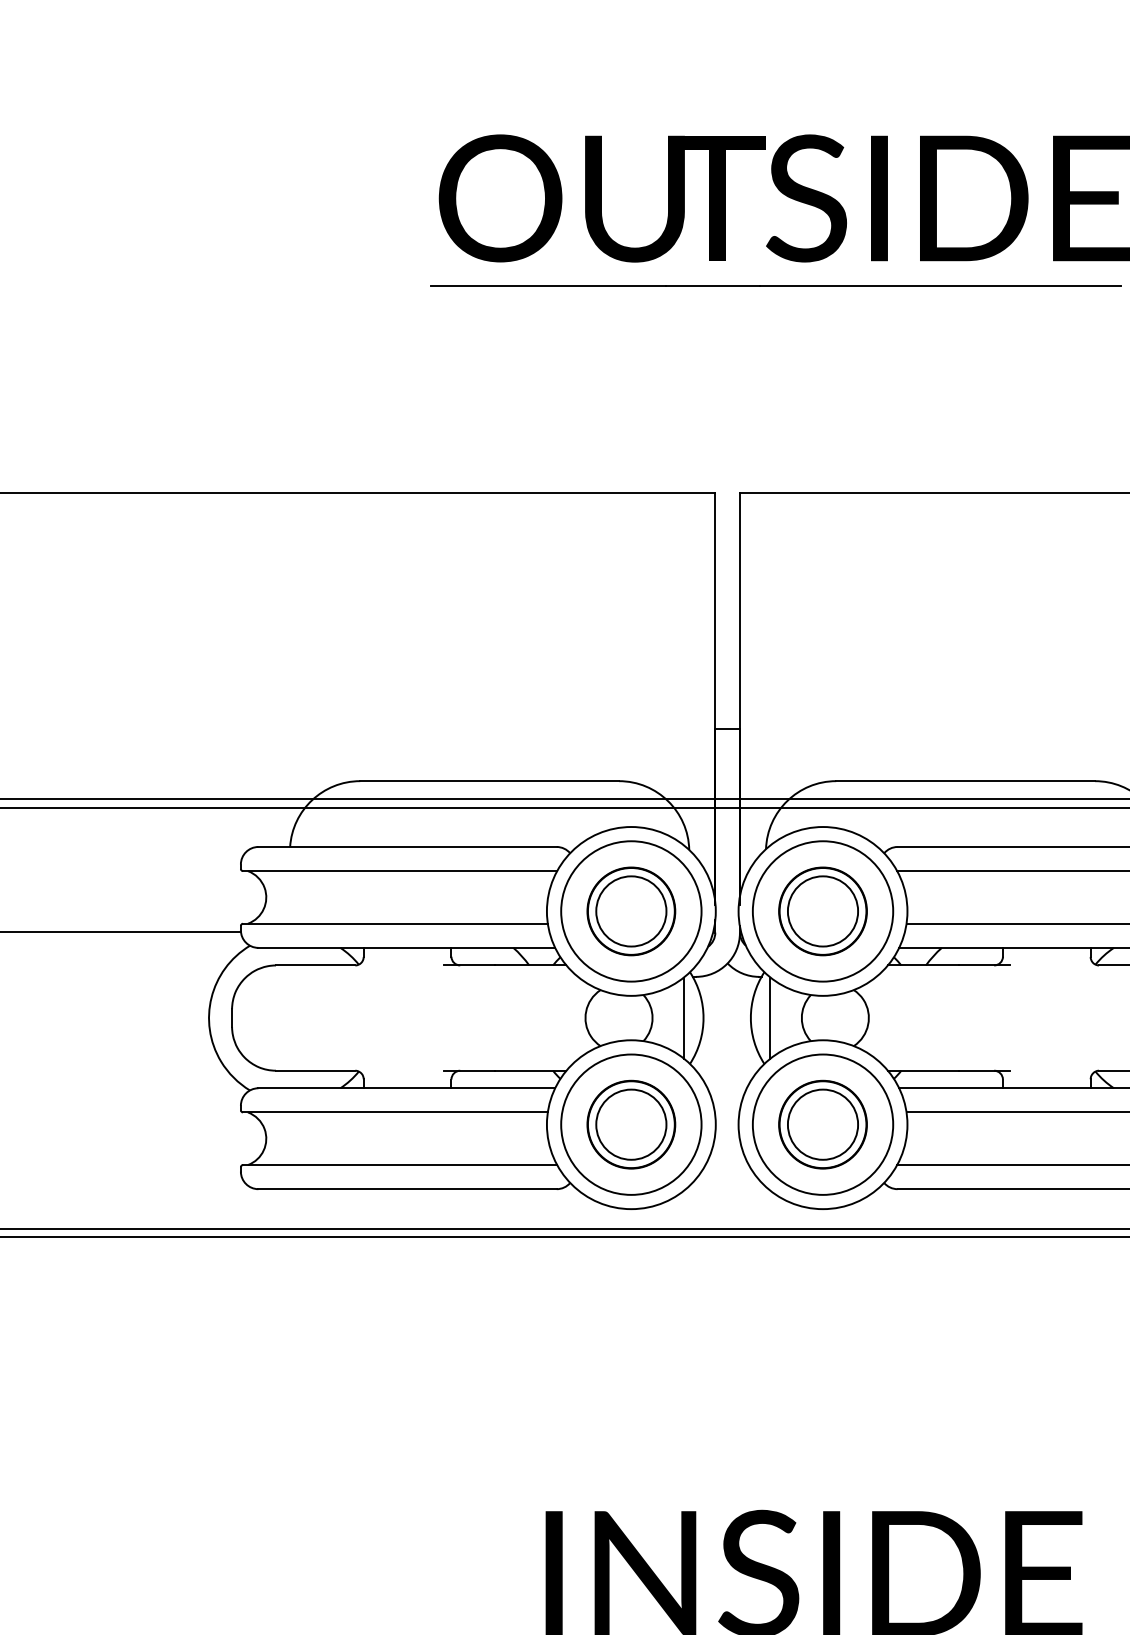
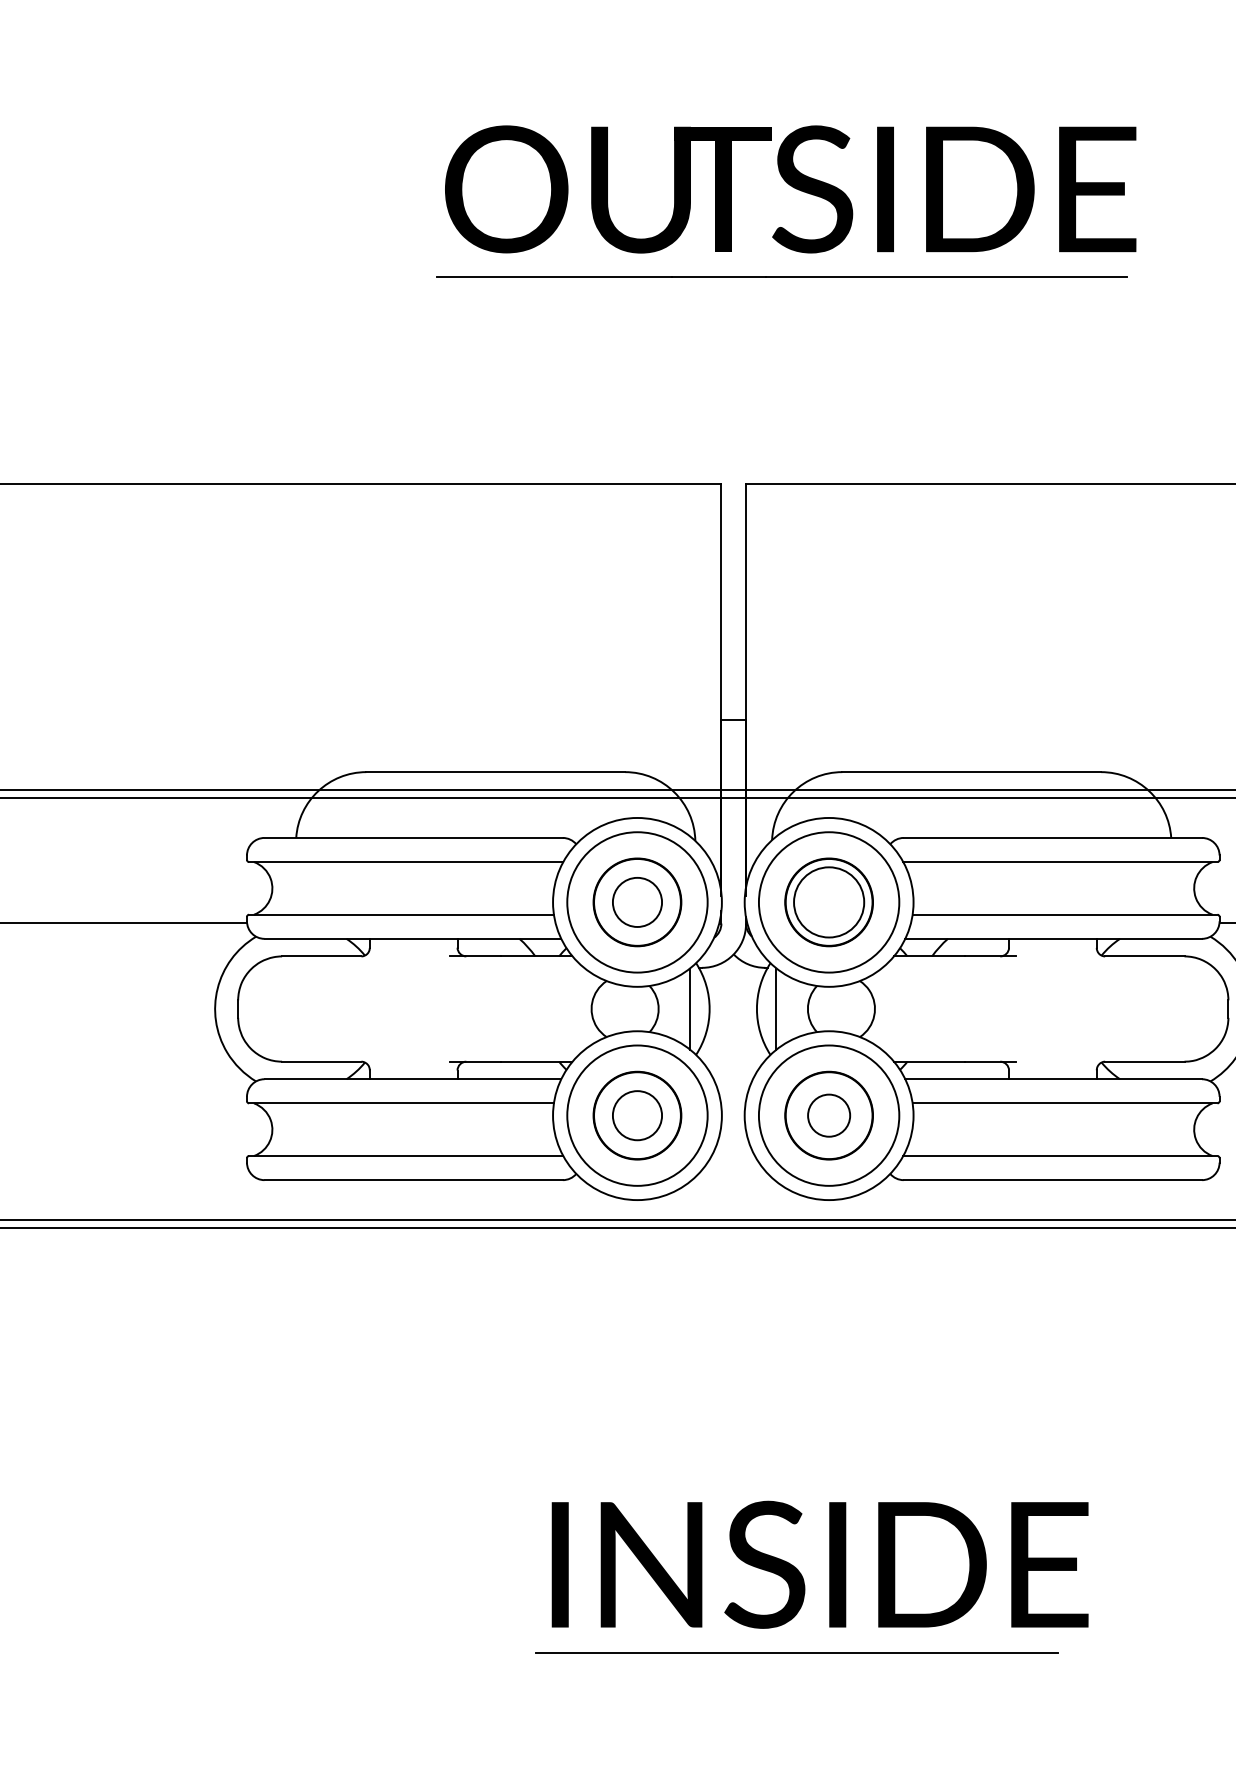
circle: (631, 911) -> (637, 902), size x0.7
circle: (631, 1124) -> (637, 1115), size x0.7
circle: (823, 1124) -> (829, 1115), size x0.6

